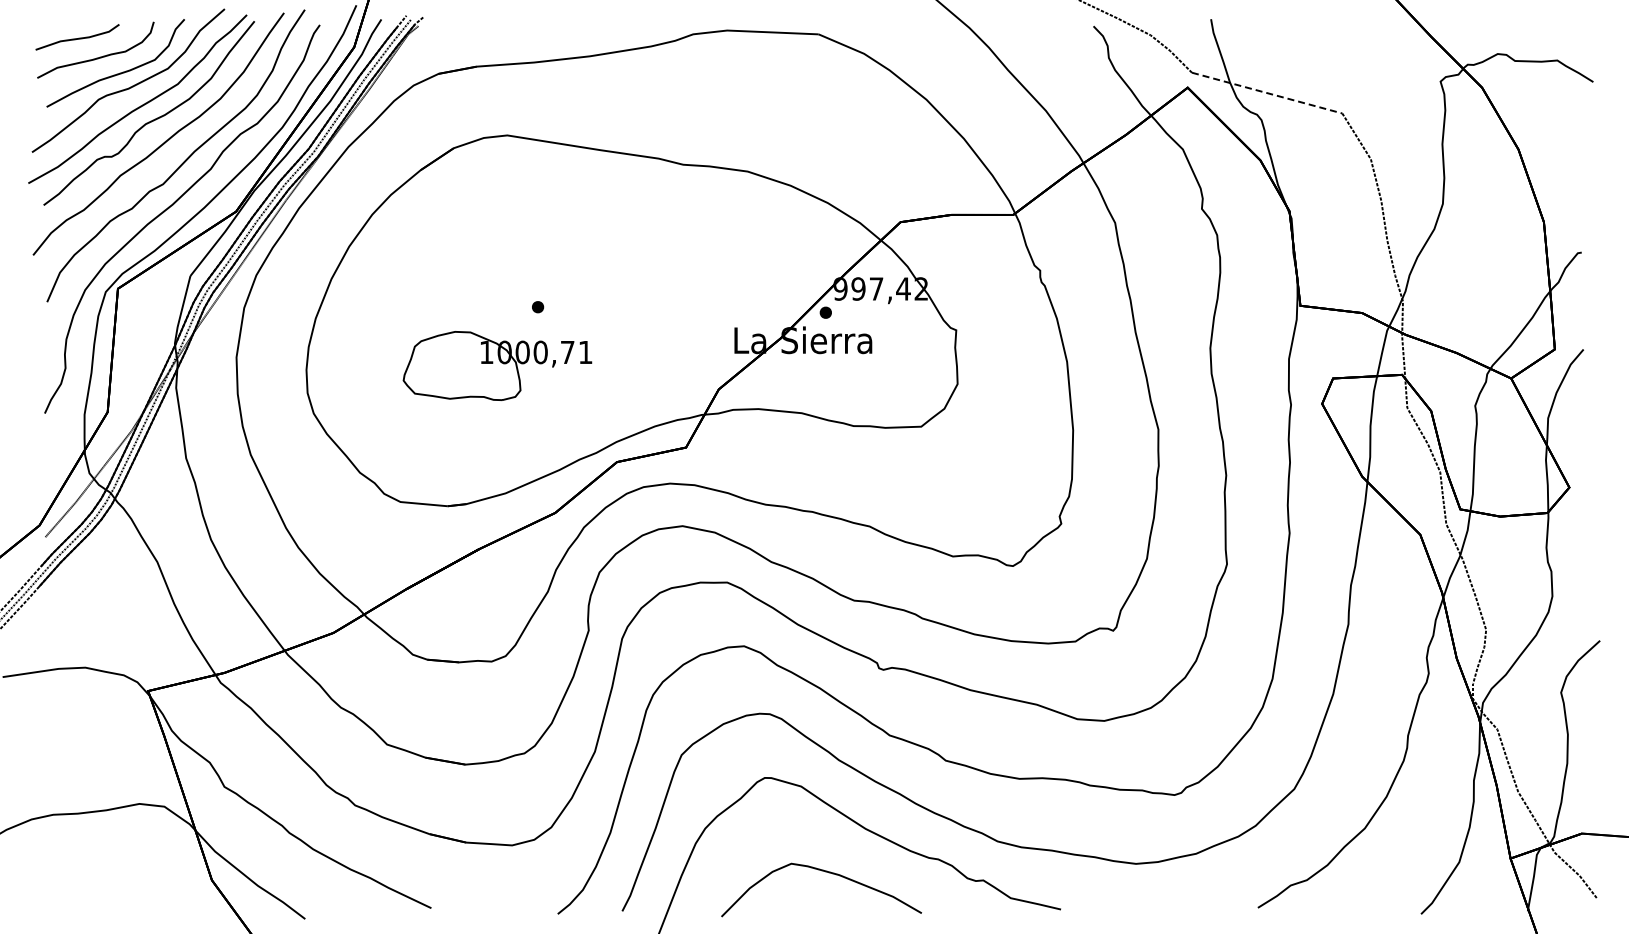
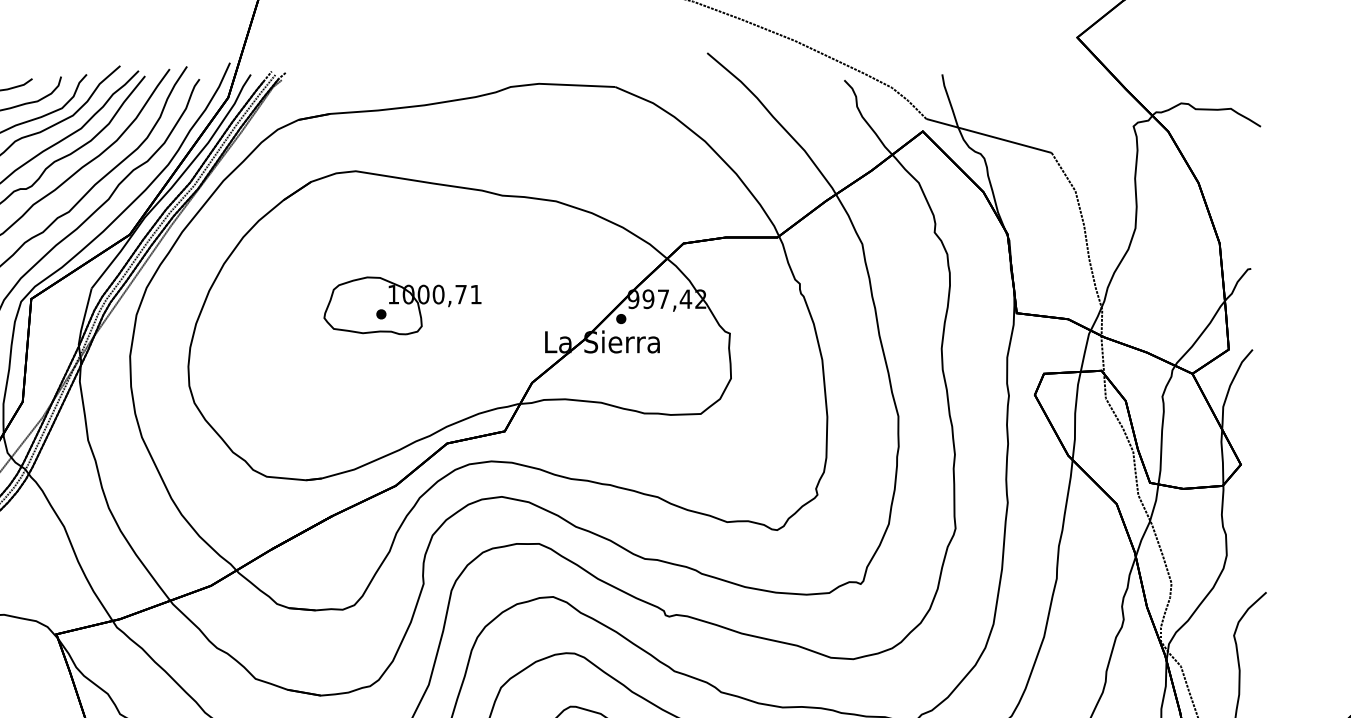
line: (1267, 93) -> (989, 136), dashed -> solid
part: (497, 365) -> (402, 305), moved

